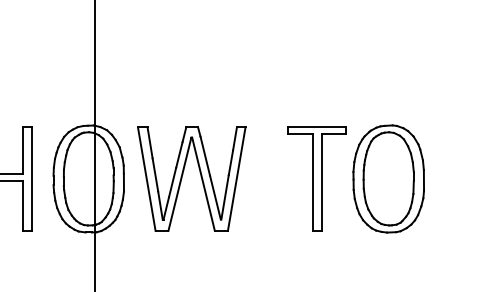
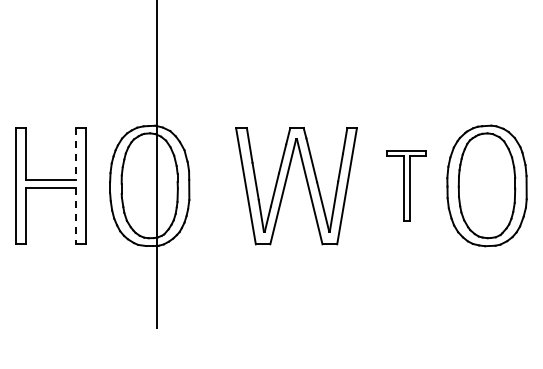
line: (23, 151) -> (76, 154), solid -> dashed
part: (182, 176) -> (286, 183), moved
part: (317, 178) -> (406, 185), size x0.6
line: (23, 206) -> (76, 216), solid -> dashed

